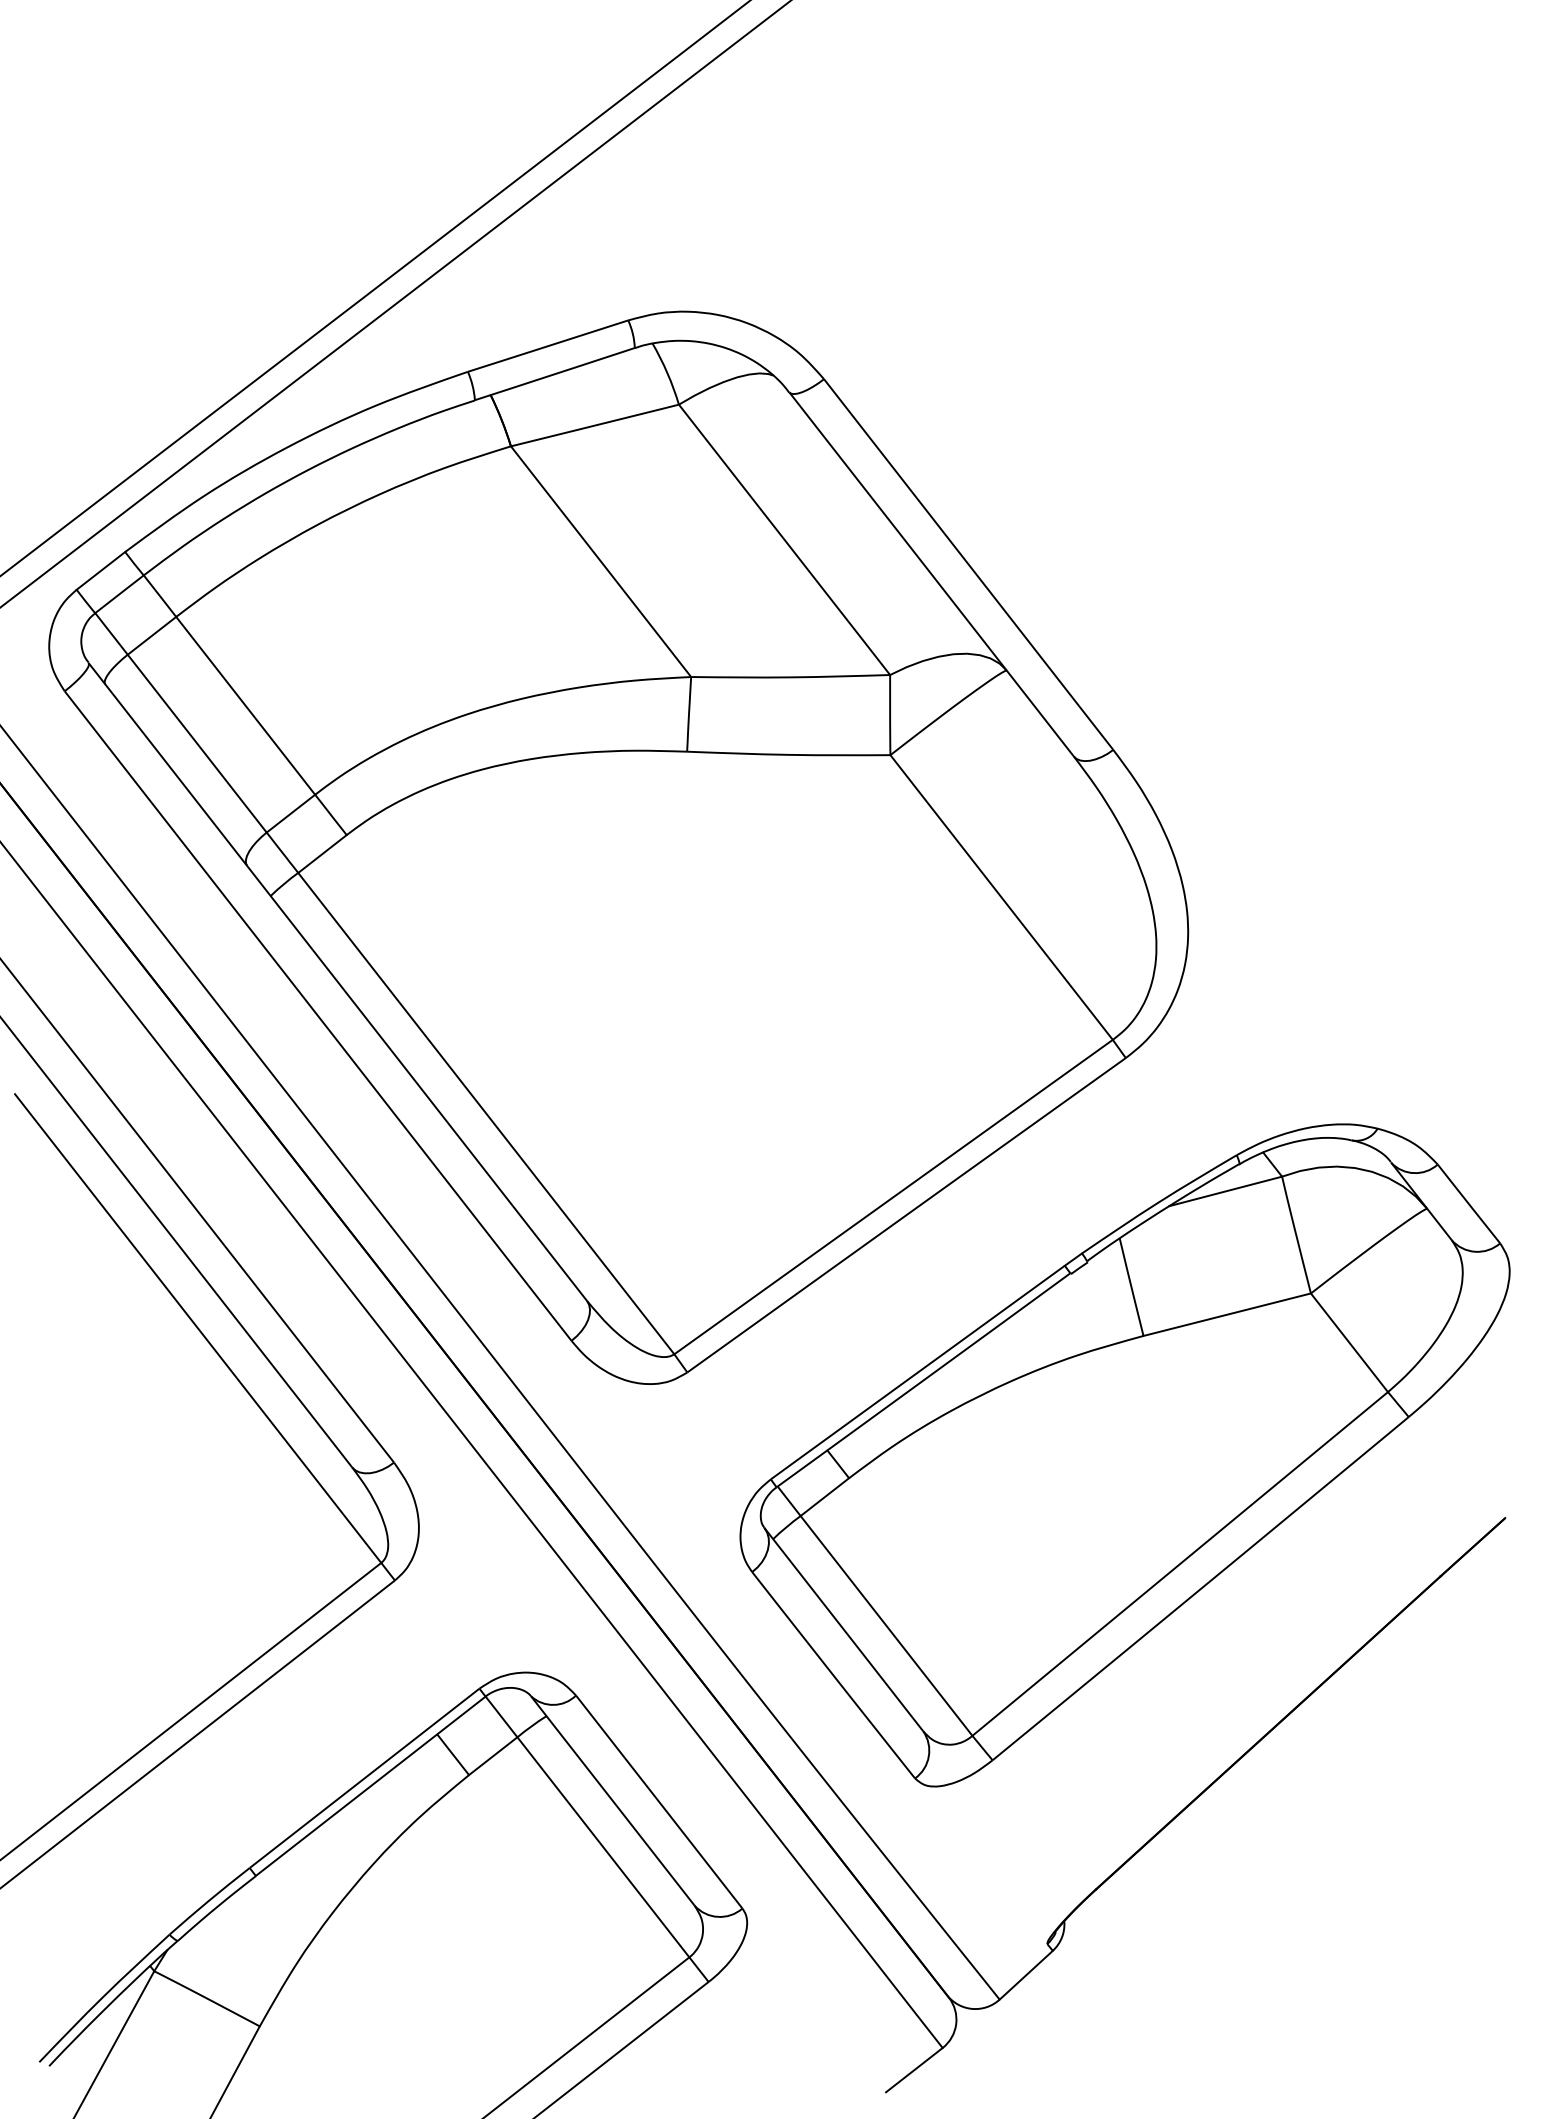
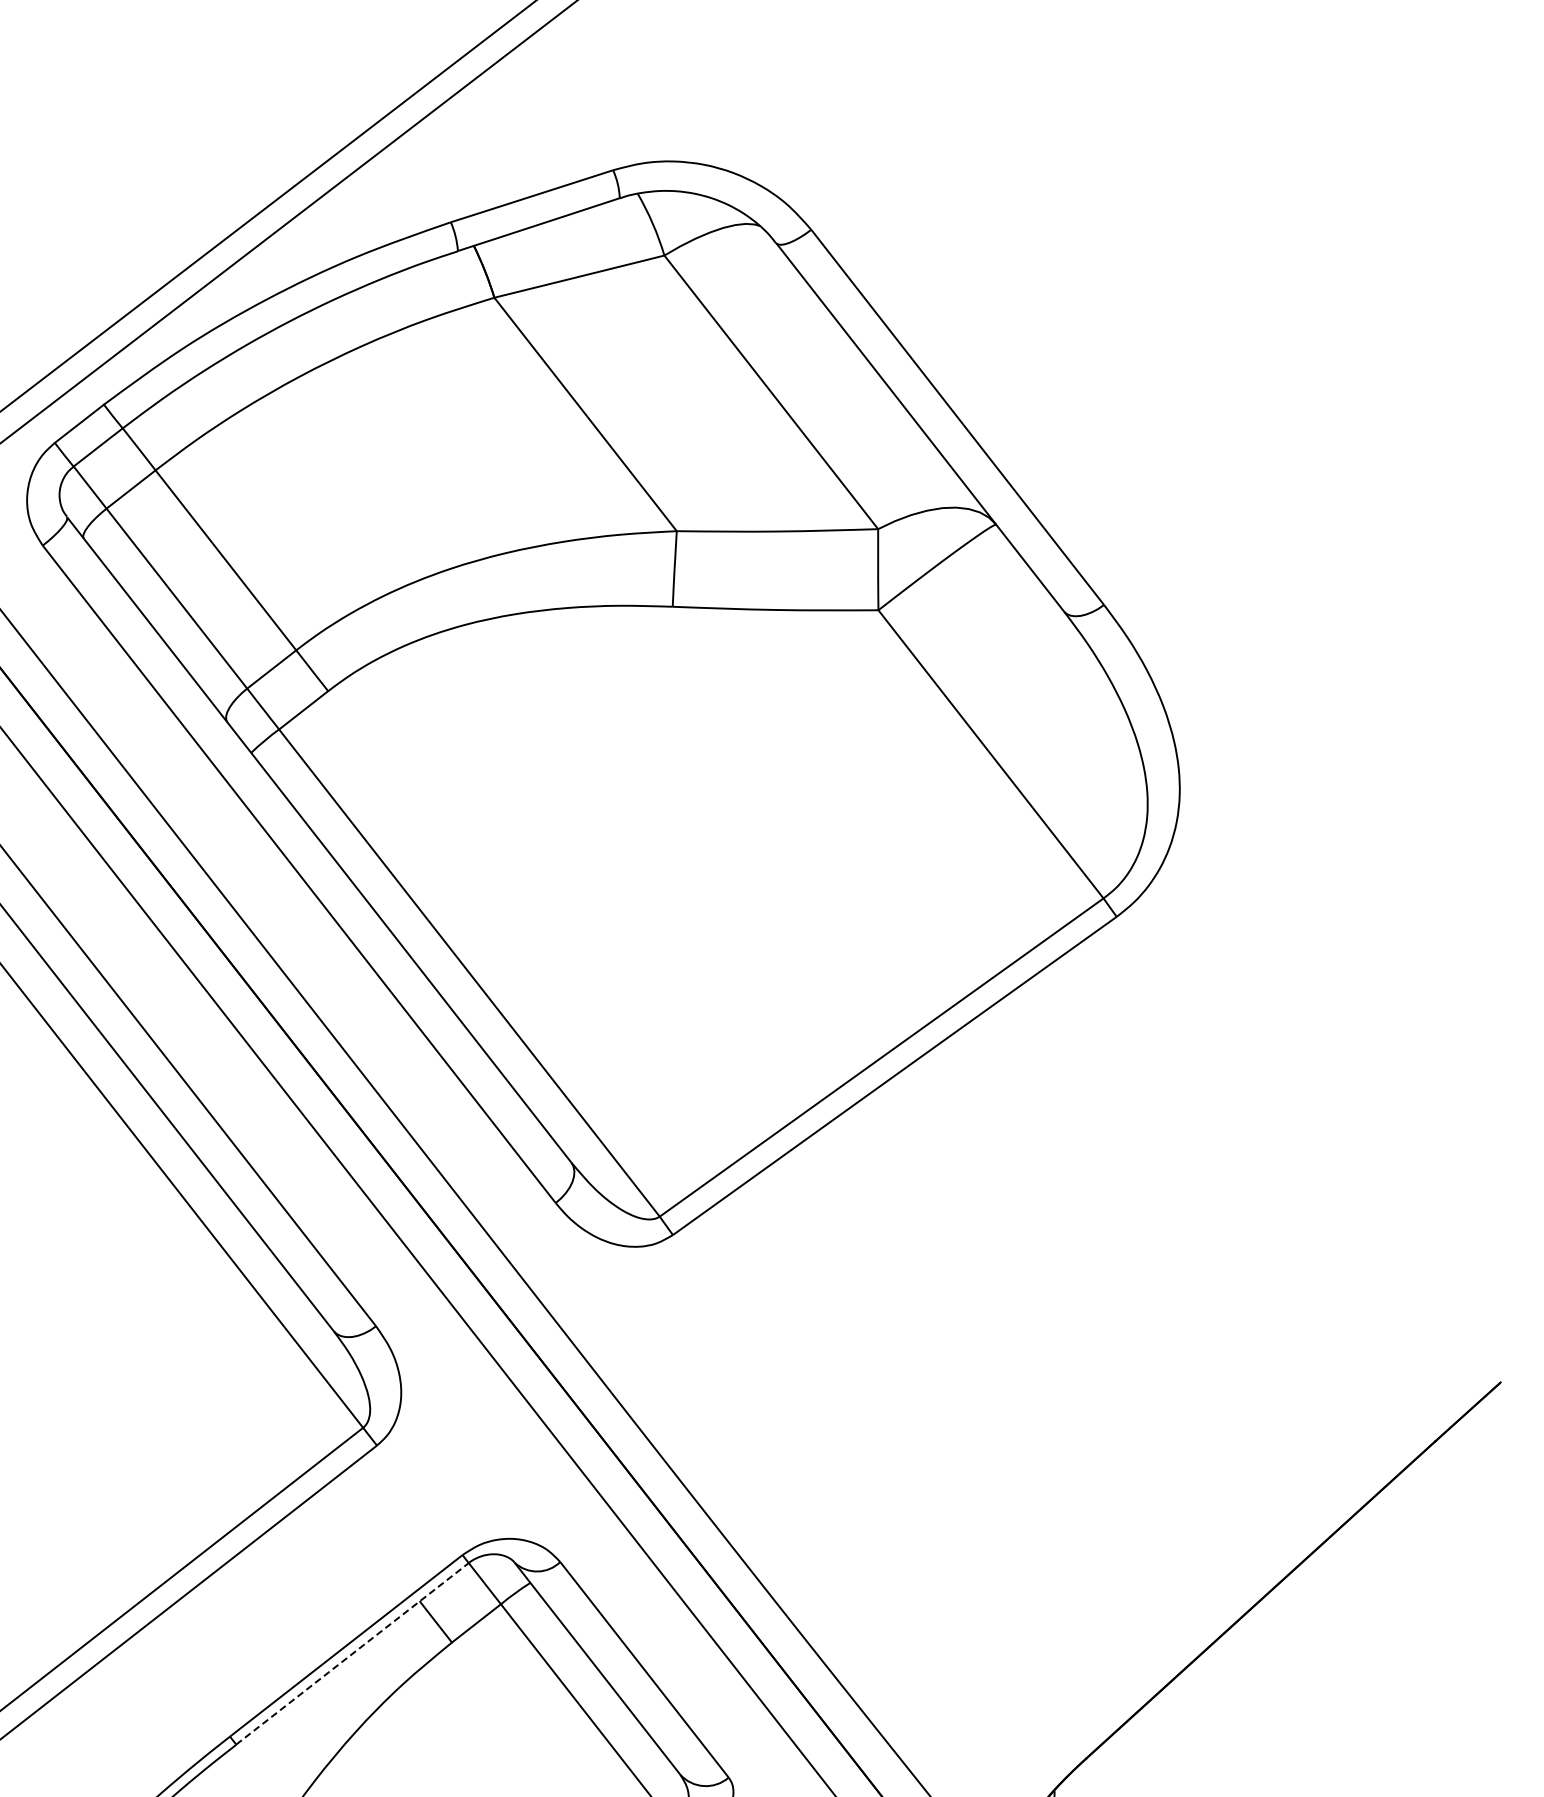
part: (1124, 1455) -> (1115, 1319), removed
line: (370, 1786) -> (352, 1654), solid -> dashed

